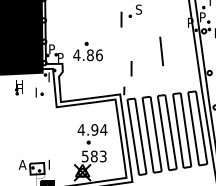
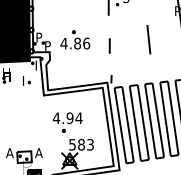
line: (131, 68) -> (109, 45), moved
part: (92, 134) -> (67, 122), moved
text: (51, 164) -> (38, 152), I -> A

